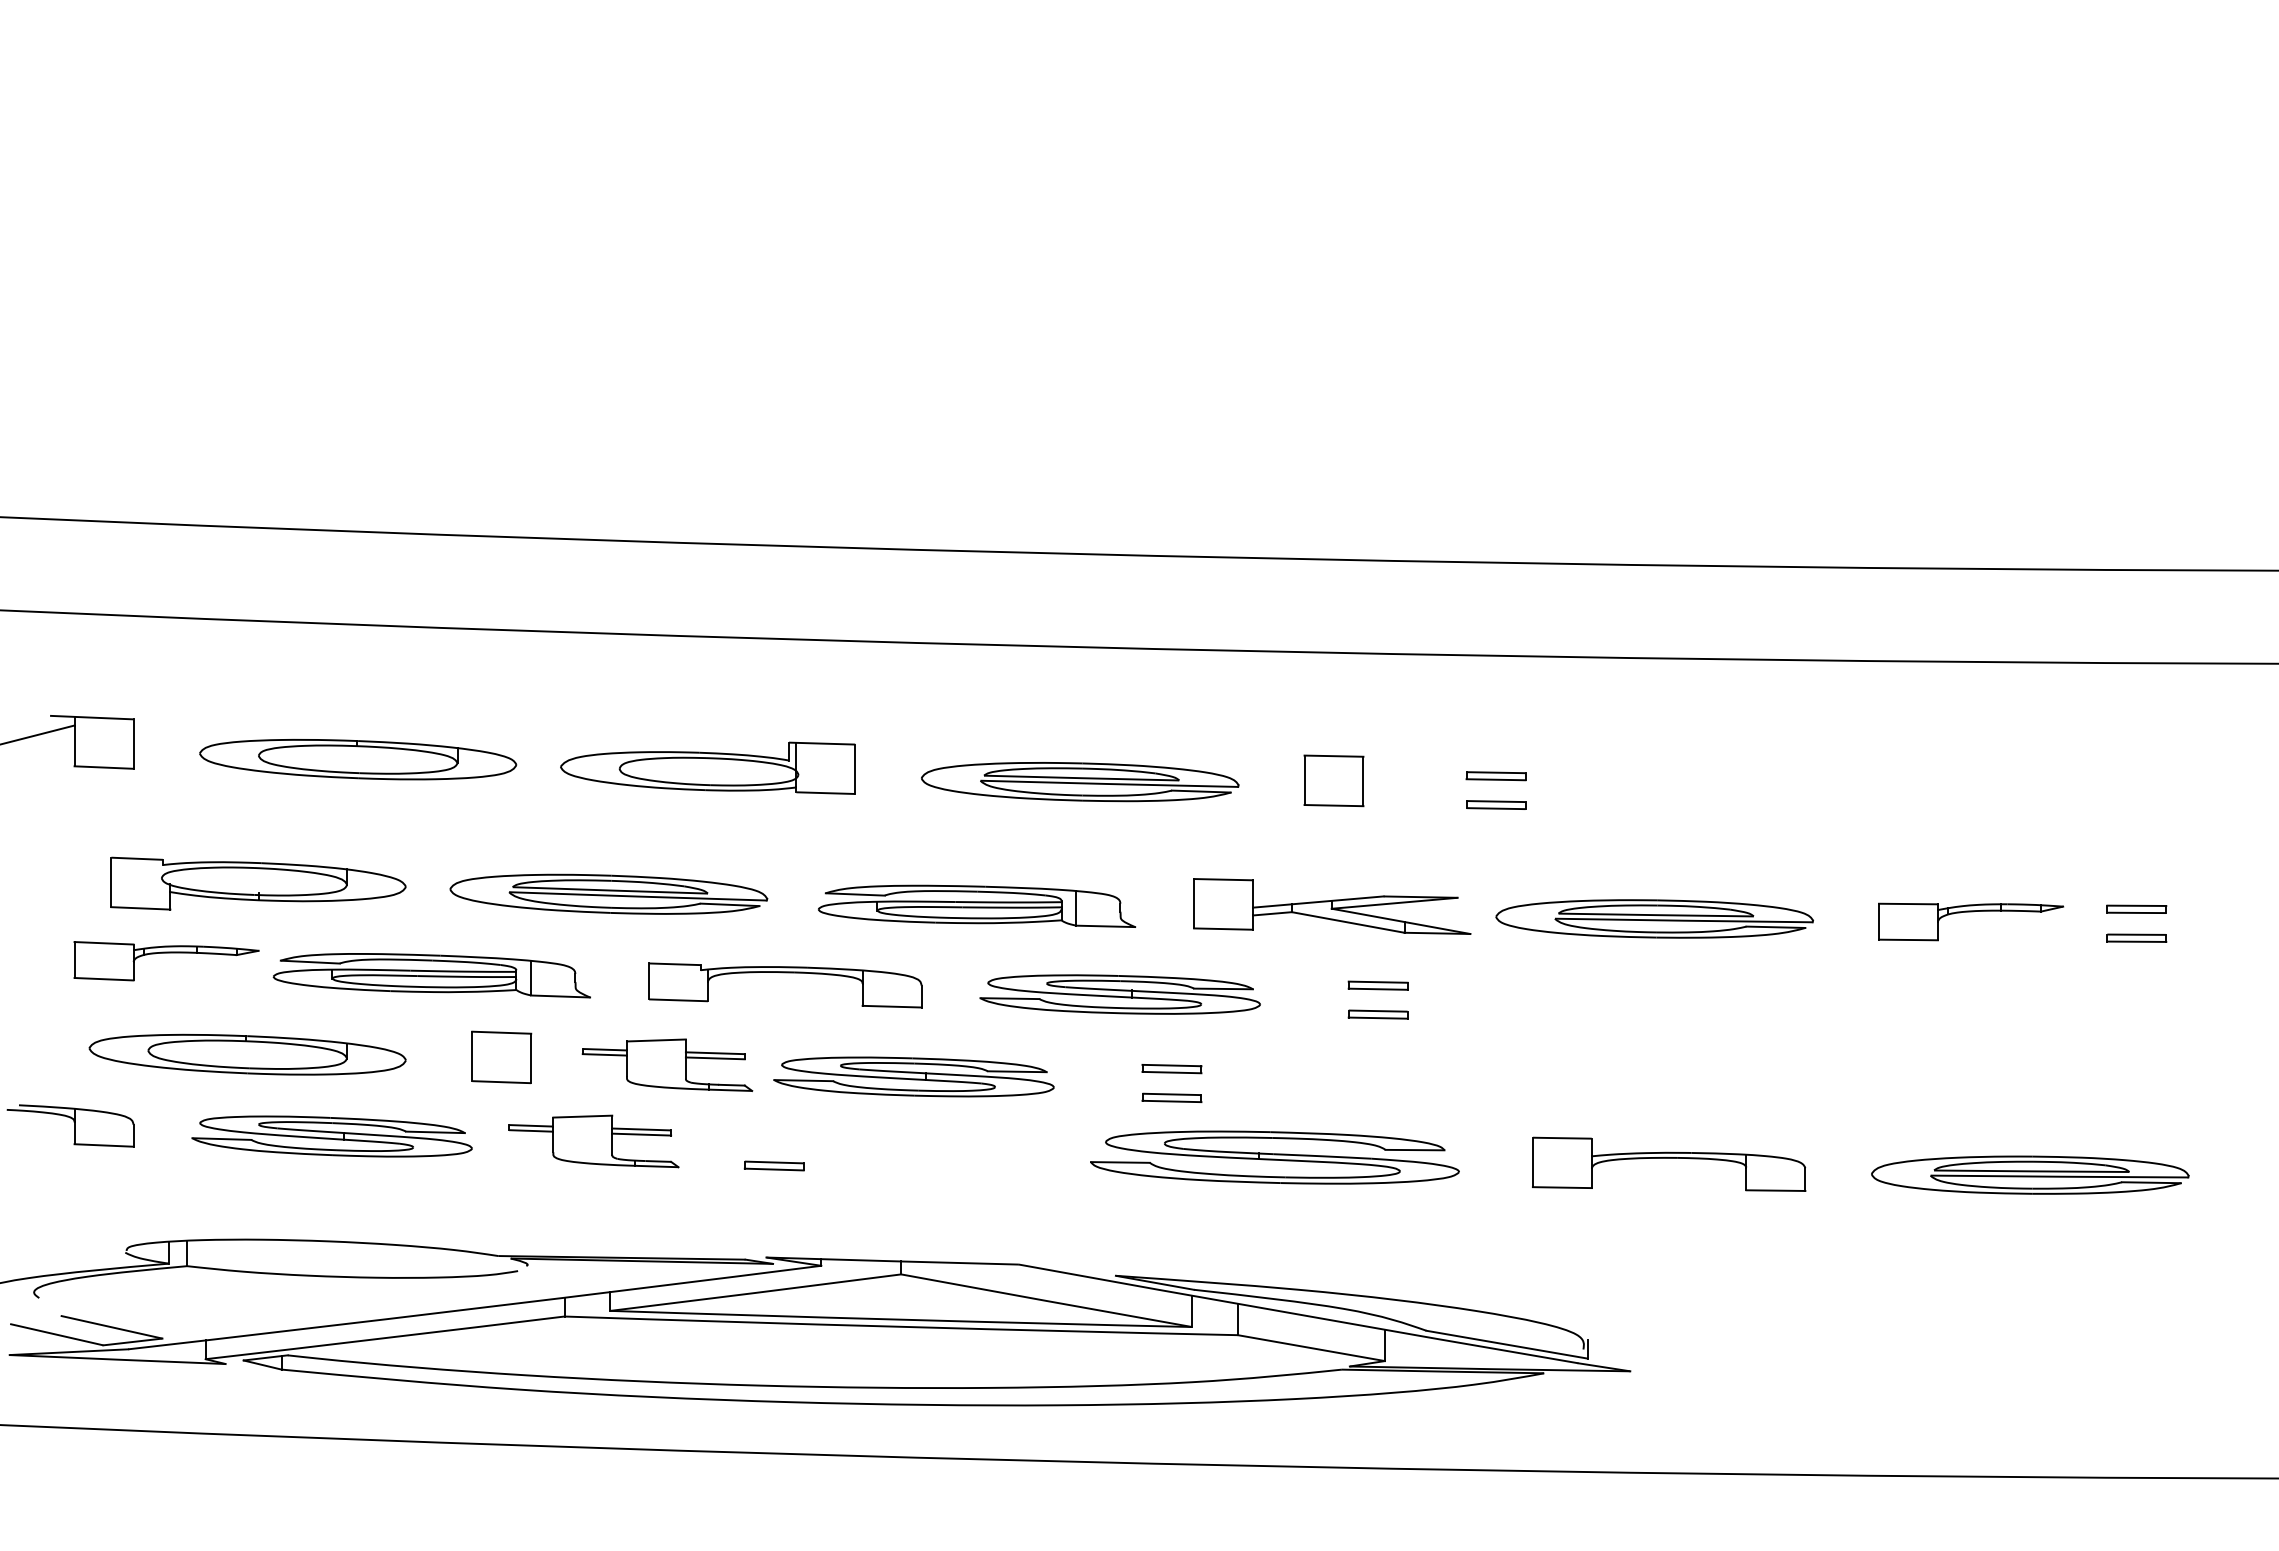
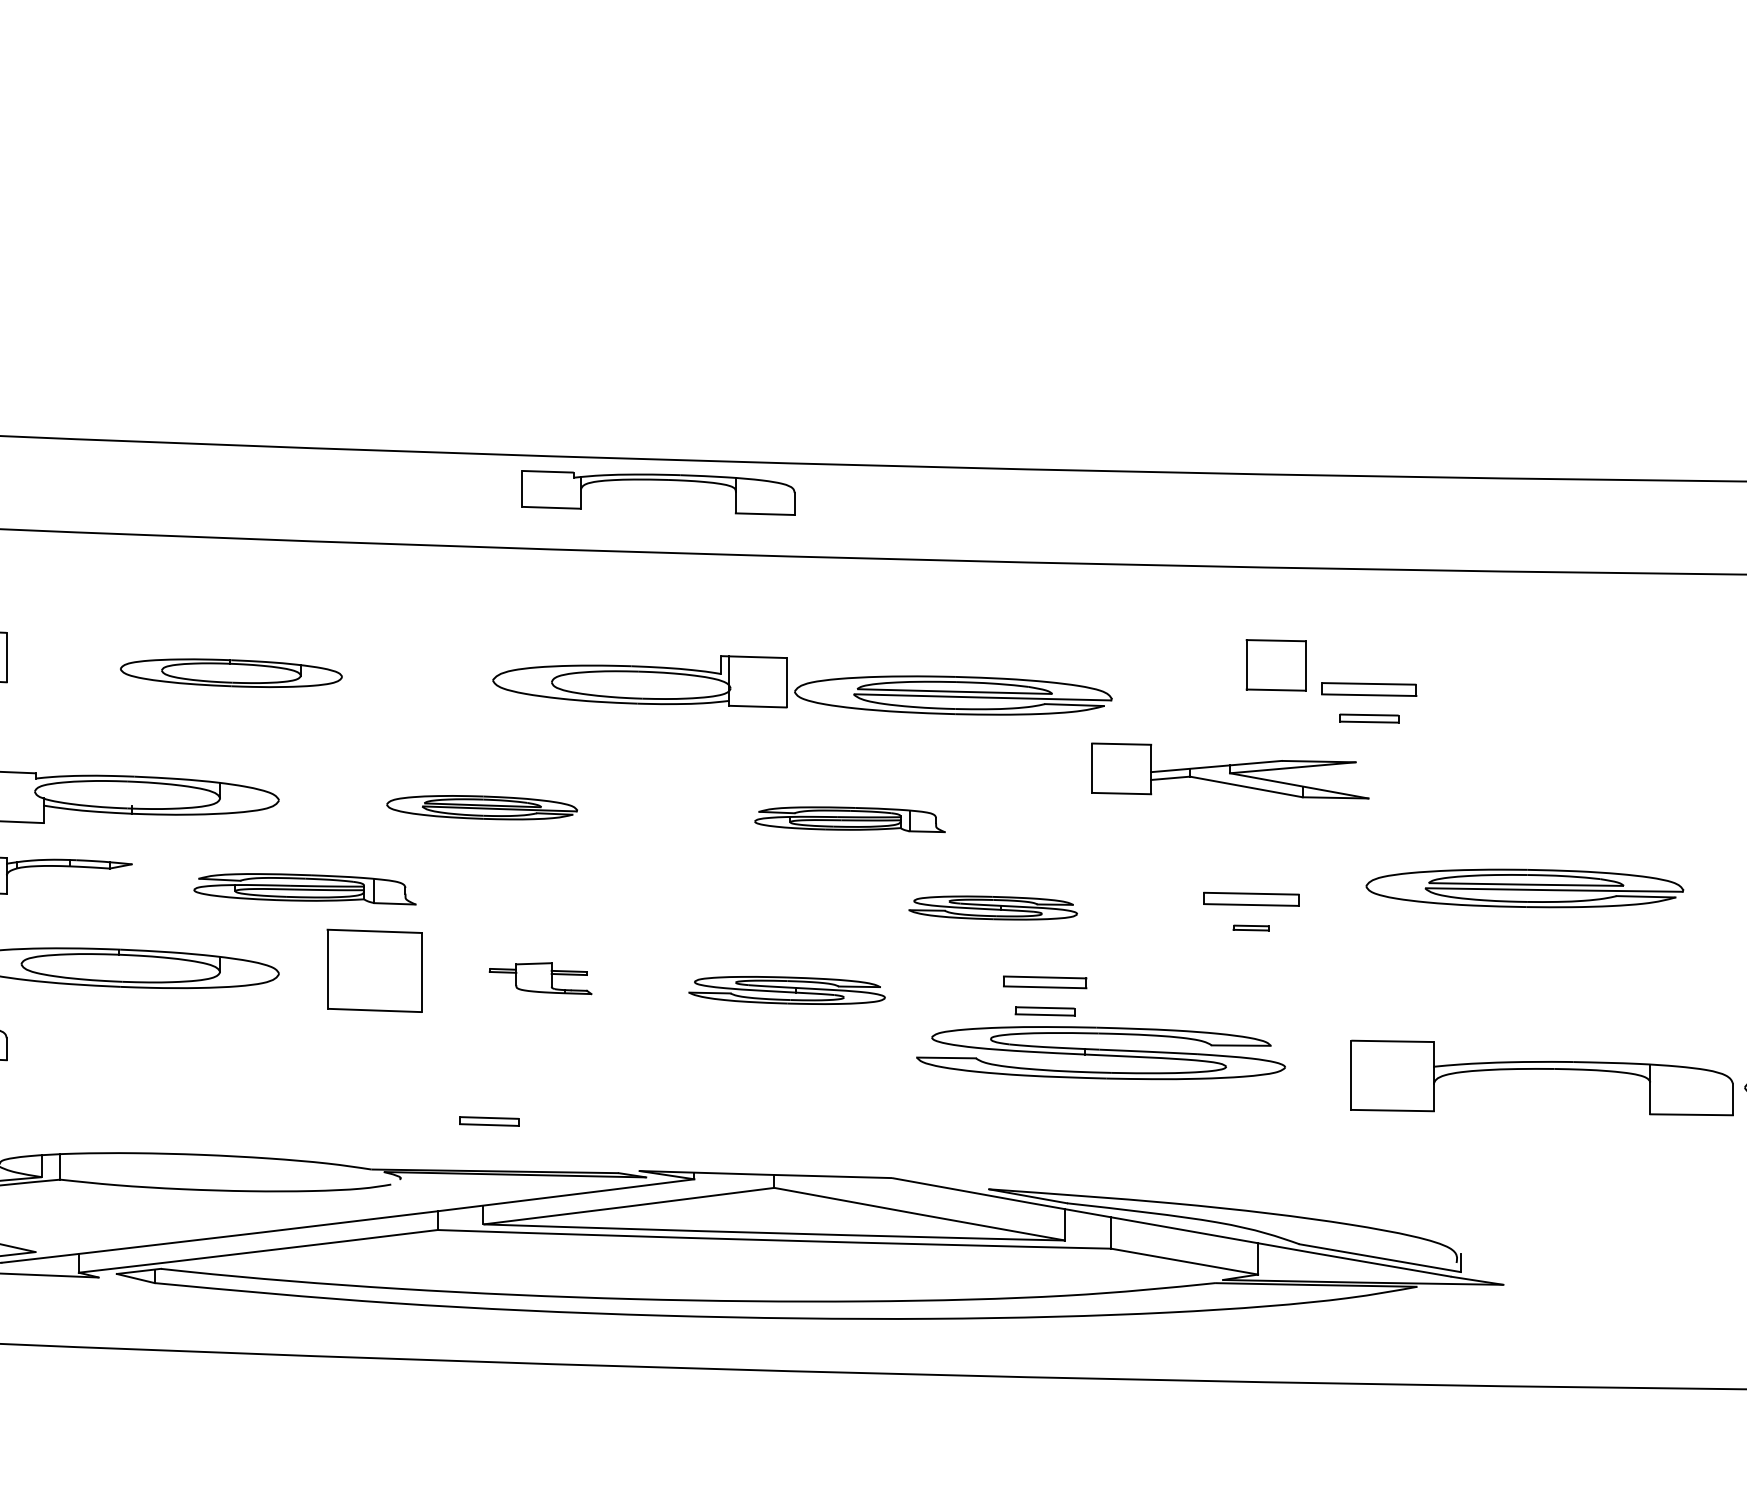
part: (358, 759) -> (231, 673), size x0.7
part: (707, 767) -> (639, 681), moved
part: (1495, 776) -> (1368, 690), size x1.6
part: (1333, 780) -> (1275, 665), moved
part: (608, 893) -> (481, 807), size x0.6
part: (976, 905) -> (849, 819), size x0.6
part: (1332, 906) -> (1230, 771), moved
part: (1654, 918) -> (1524, 888), moved
part: (785, 973) -> (658, 481), moved
part: (431, 975) -> (304, 889), size x0.7
part: (1377, 985) -> (1250, 899), size x1.6
part: (1119, 994) -> (992, 908), size x0.6
part: (1377, 1014) -> (1250, 928), size x0.6
part: (501, 1057) -> (374, 971), size x1.6
part: (667, 1064) -> (540, 978), size x0.6
part: (1171, 1069) -> (1044, 983), size x1.4
part: (913, 1076) -> (786, 990), size x0.7
part: (331, 1136) -> (204, 1050), removed
part: (593, 1141) -> (466, 1055), removed
part: (1274, 1157) -> (1100, 1053), moved
part: (1669, 1163) -> (1542, 1077), size x1.4
part: (773, 1165) -> (488, 1121), moved

